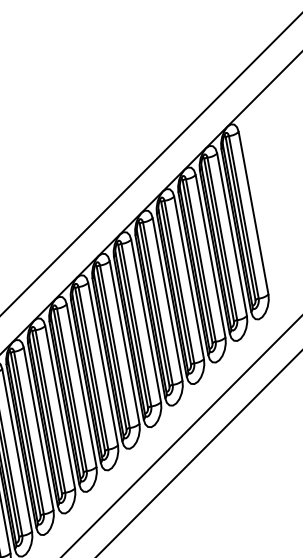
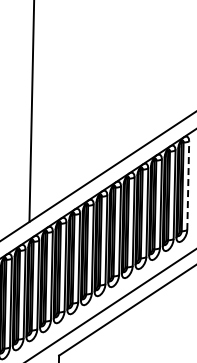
line: (253, 212) -> (188, 185), solid -> dashed

